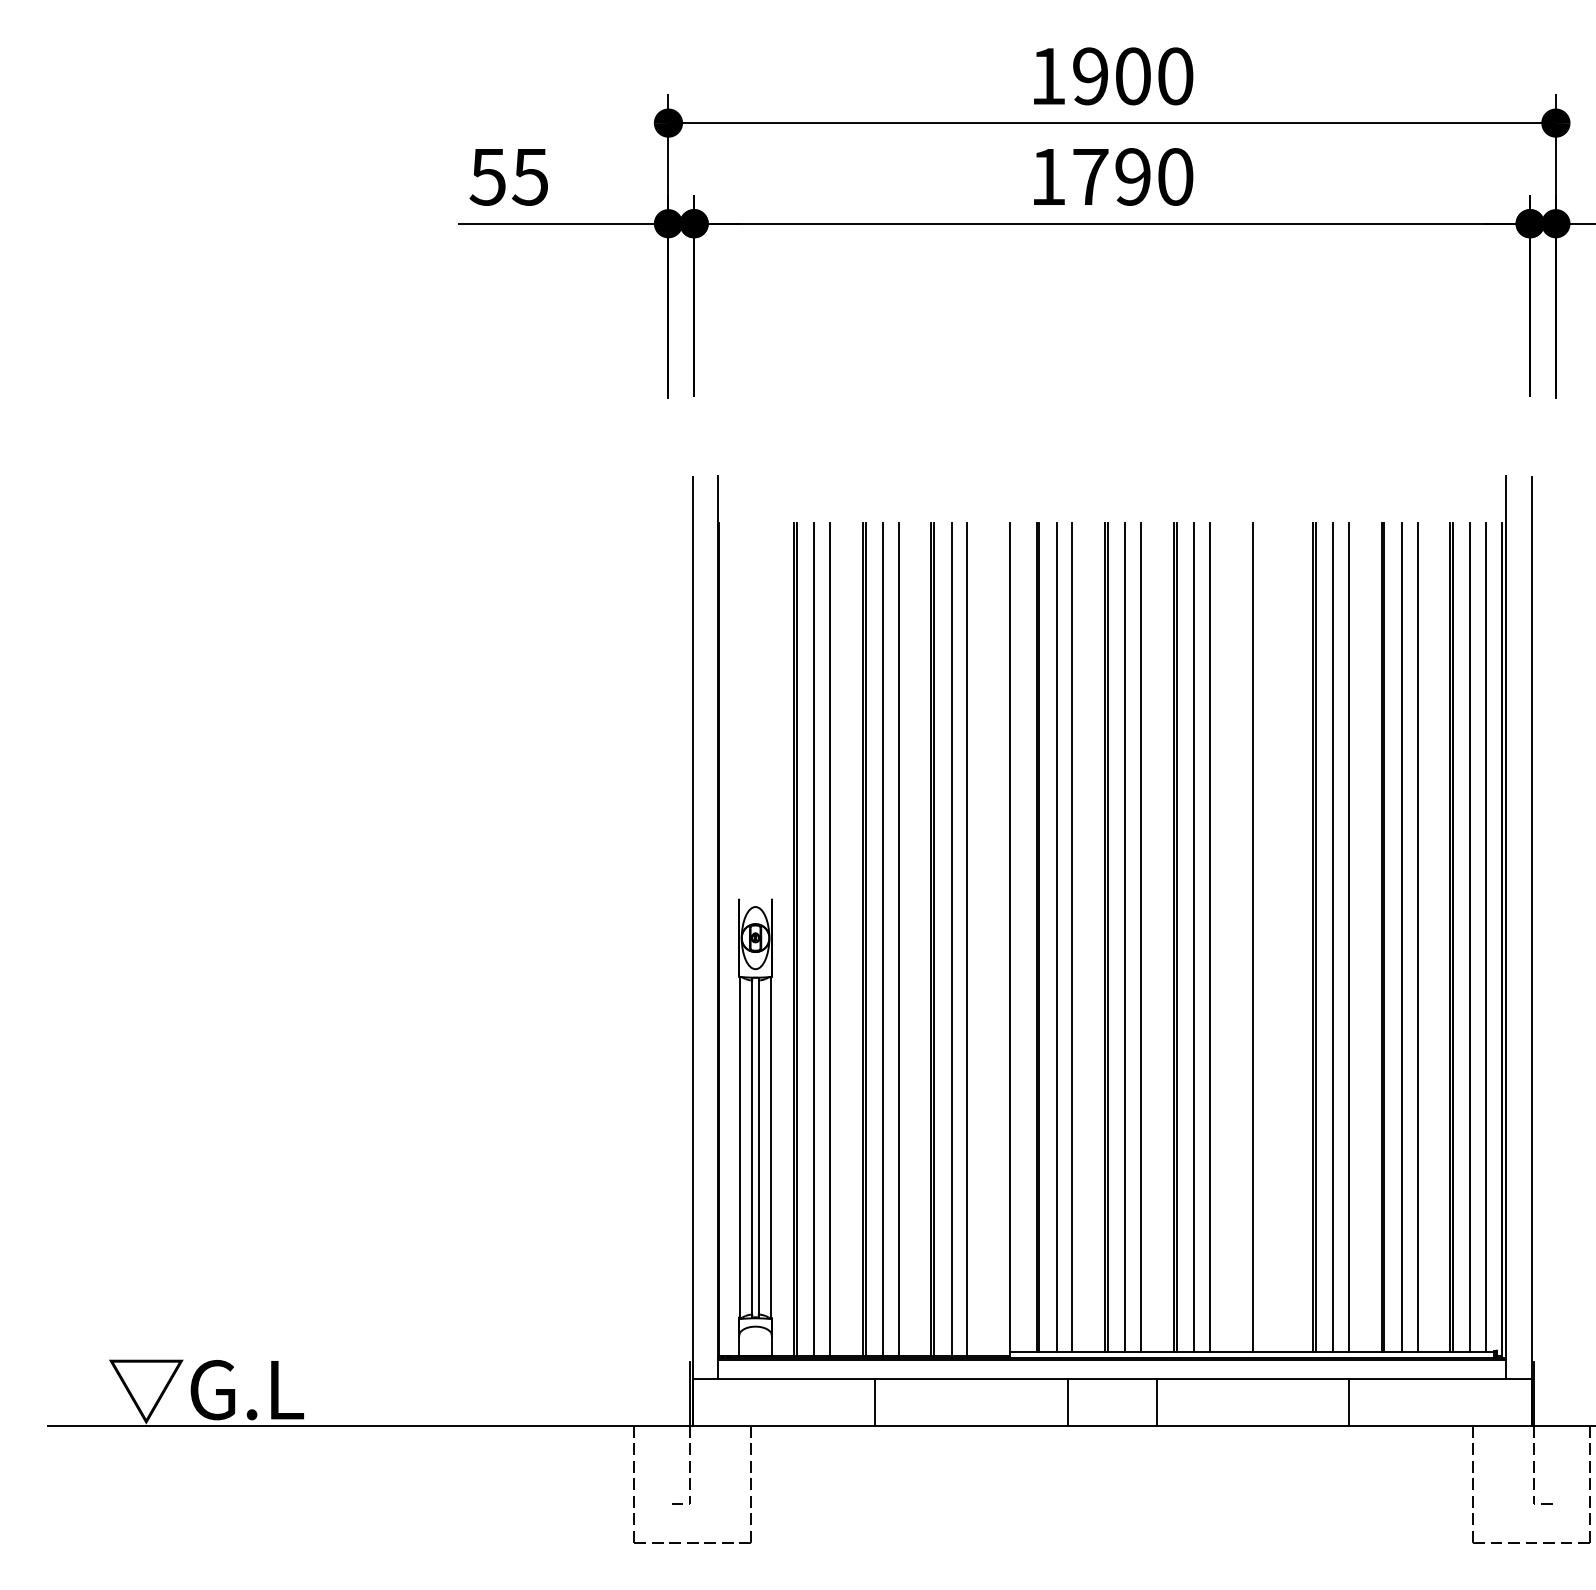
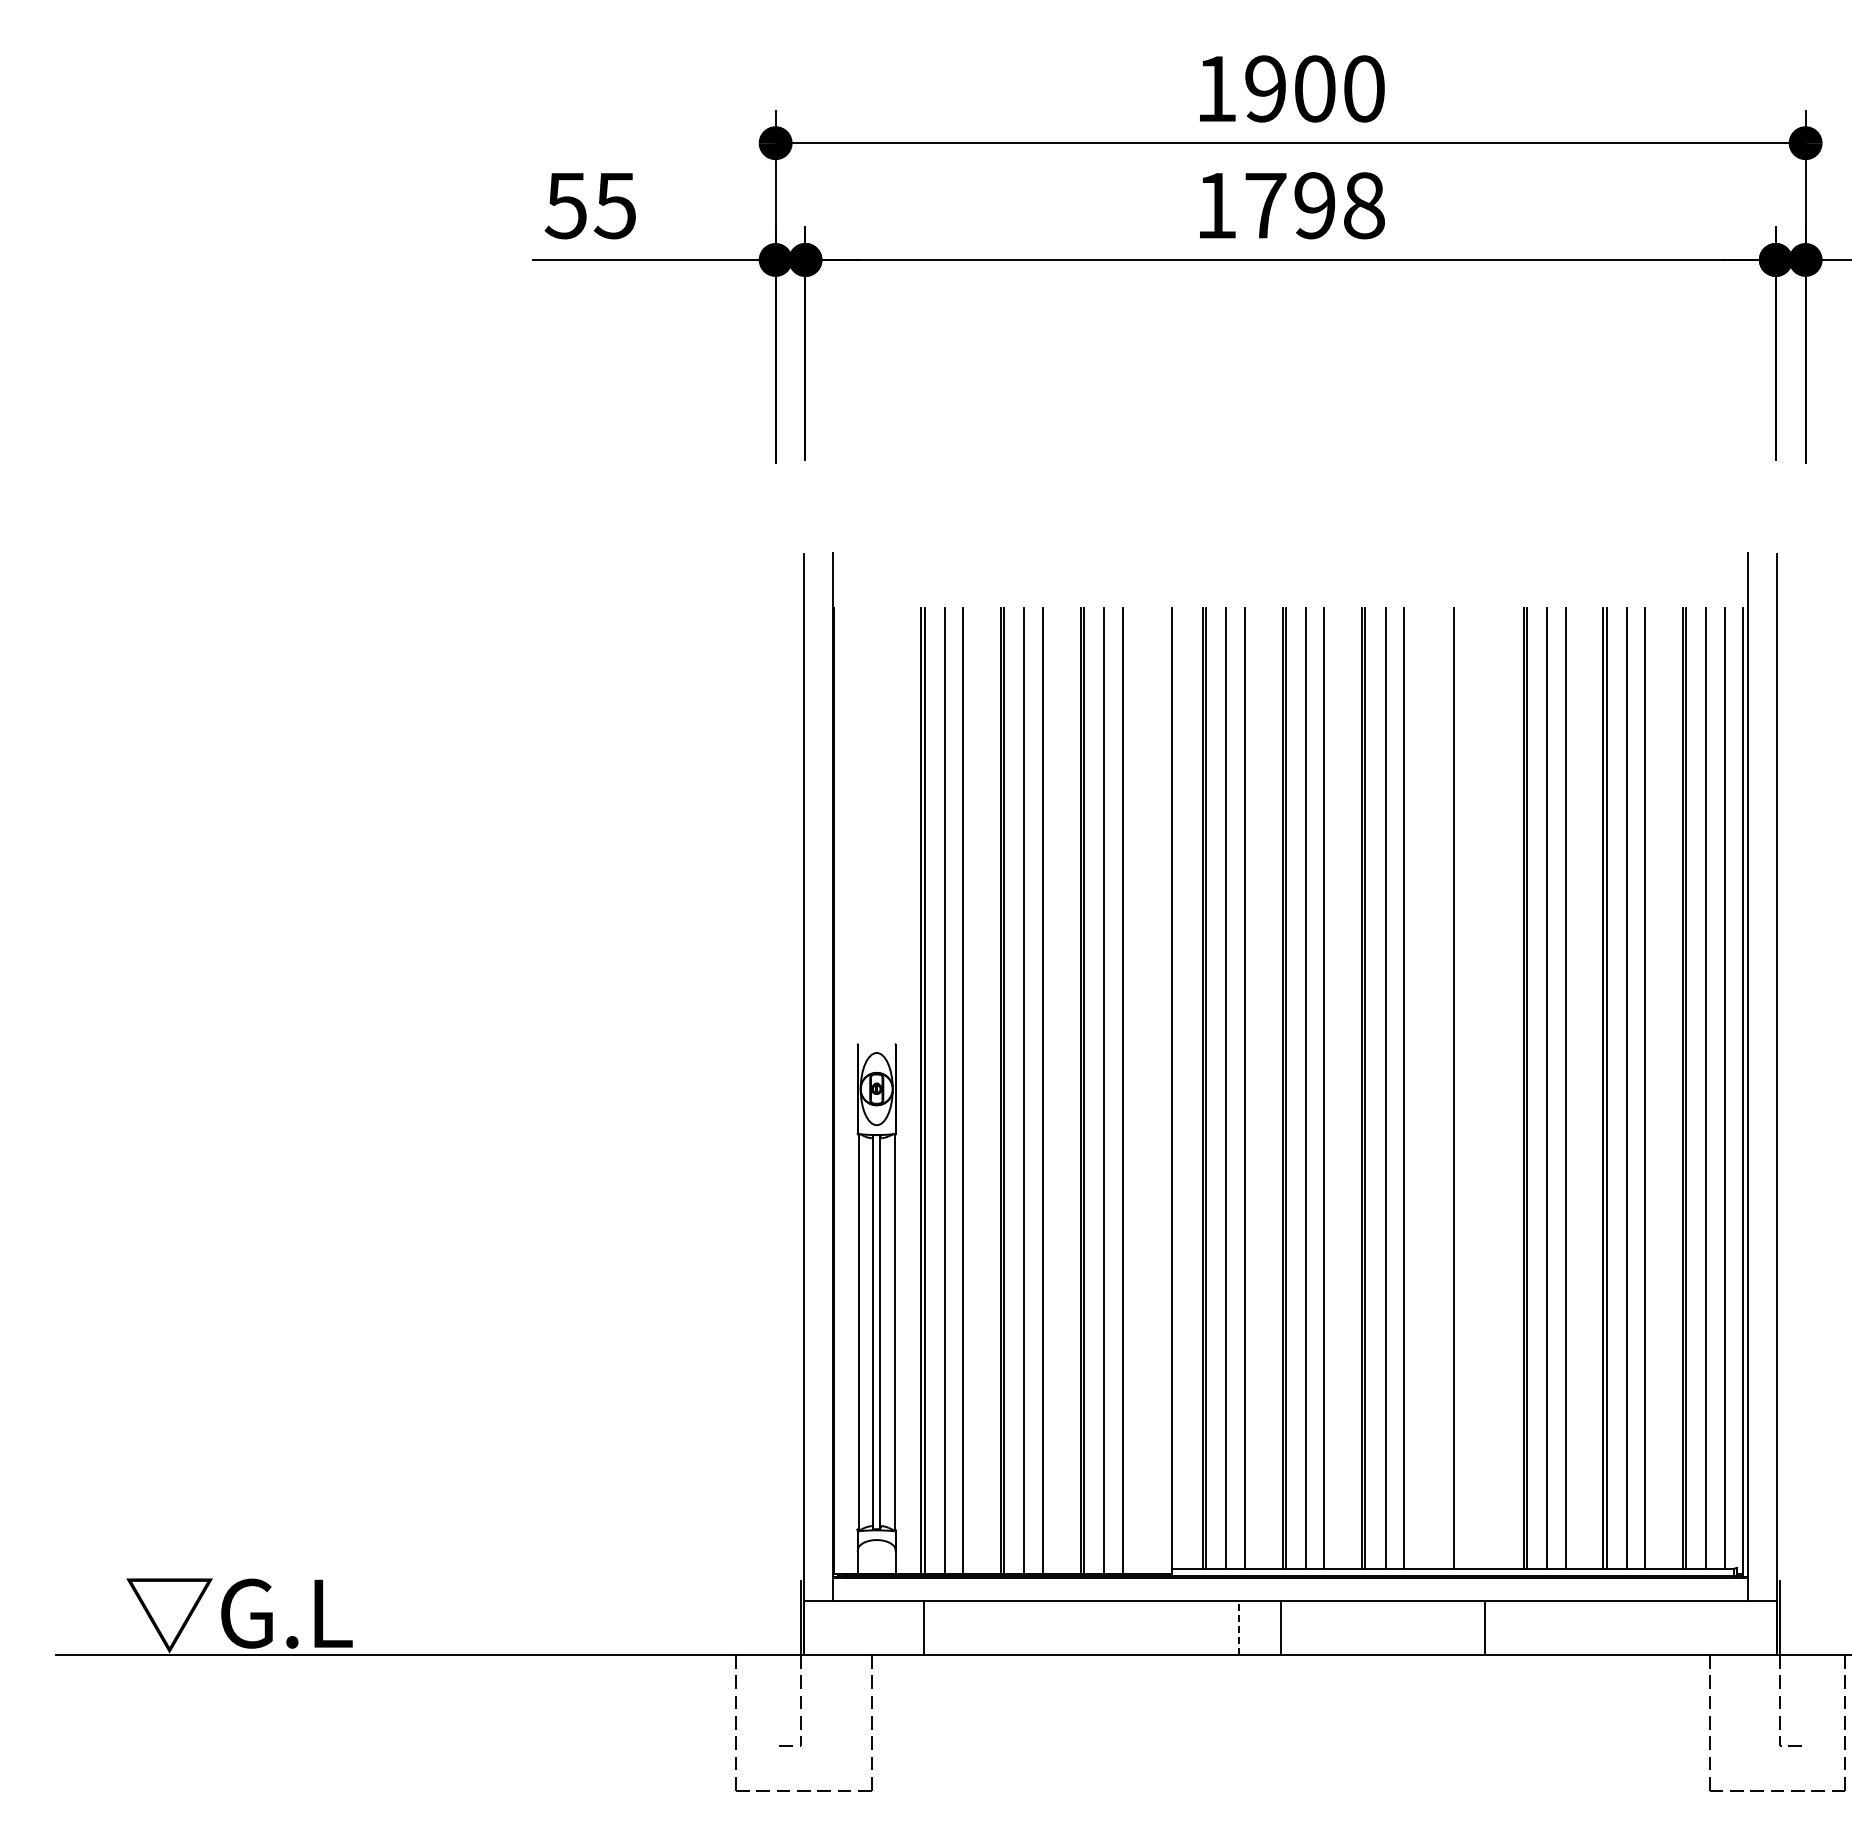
text: (1175, 176) -> (1364, 205), 1790 -> 1798
line: (875, 1401) -> (924, 1627), moved
line: (1068, 1401) -> (1239, 1627), solid -> dashed
line: (1156, 1401) -> (1281, 1627), moved
line: (1349, 1401) -> (1485, 1627), moved

